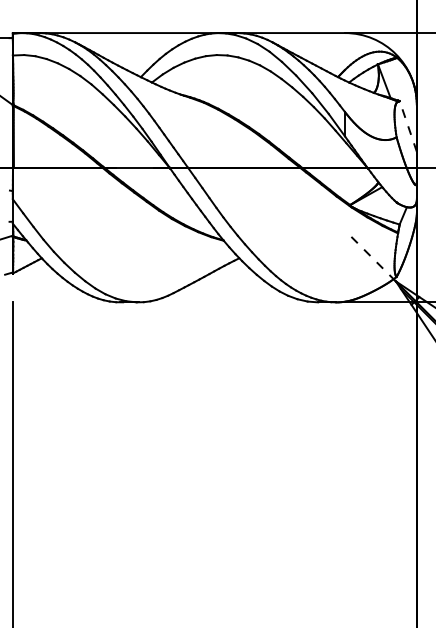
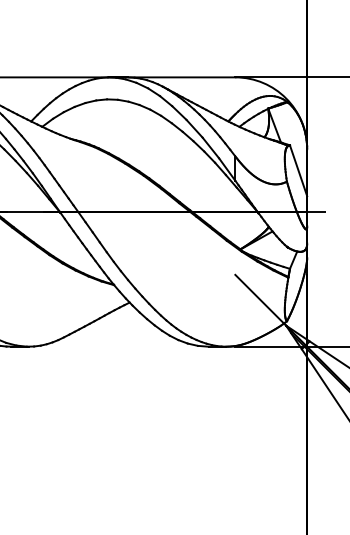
line: (408, 126) -> (298, 170), dashed -> solid
line: (370, 255) -> (260, 299), dashed -> solid

